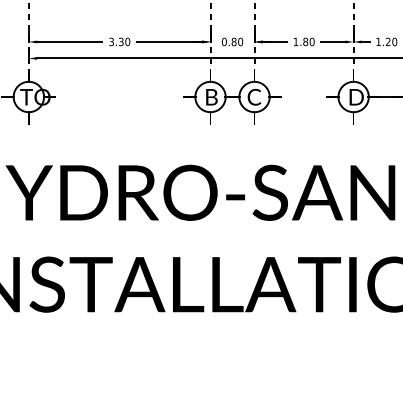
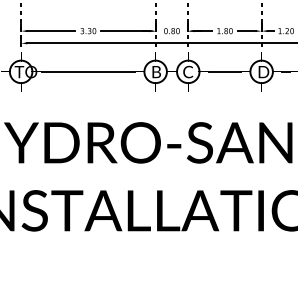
line: (119, 97) -> (88, 72), added
line: (304, 97) -> (225, 72), added

